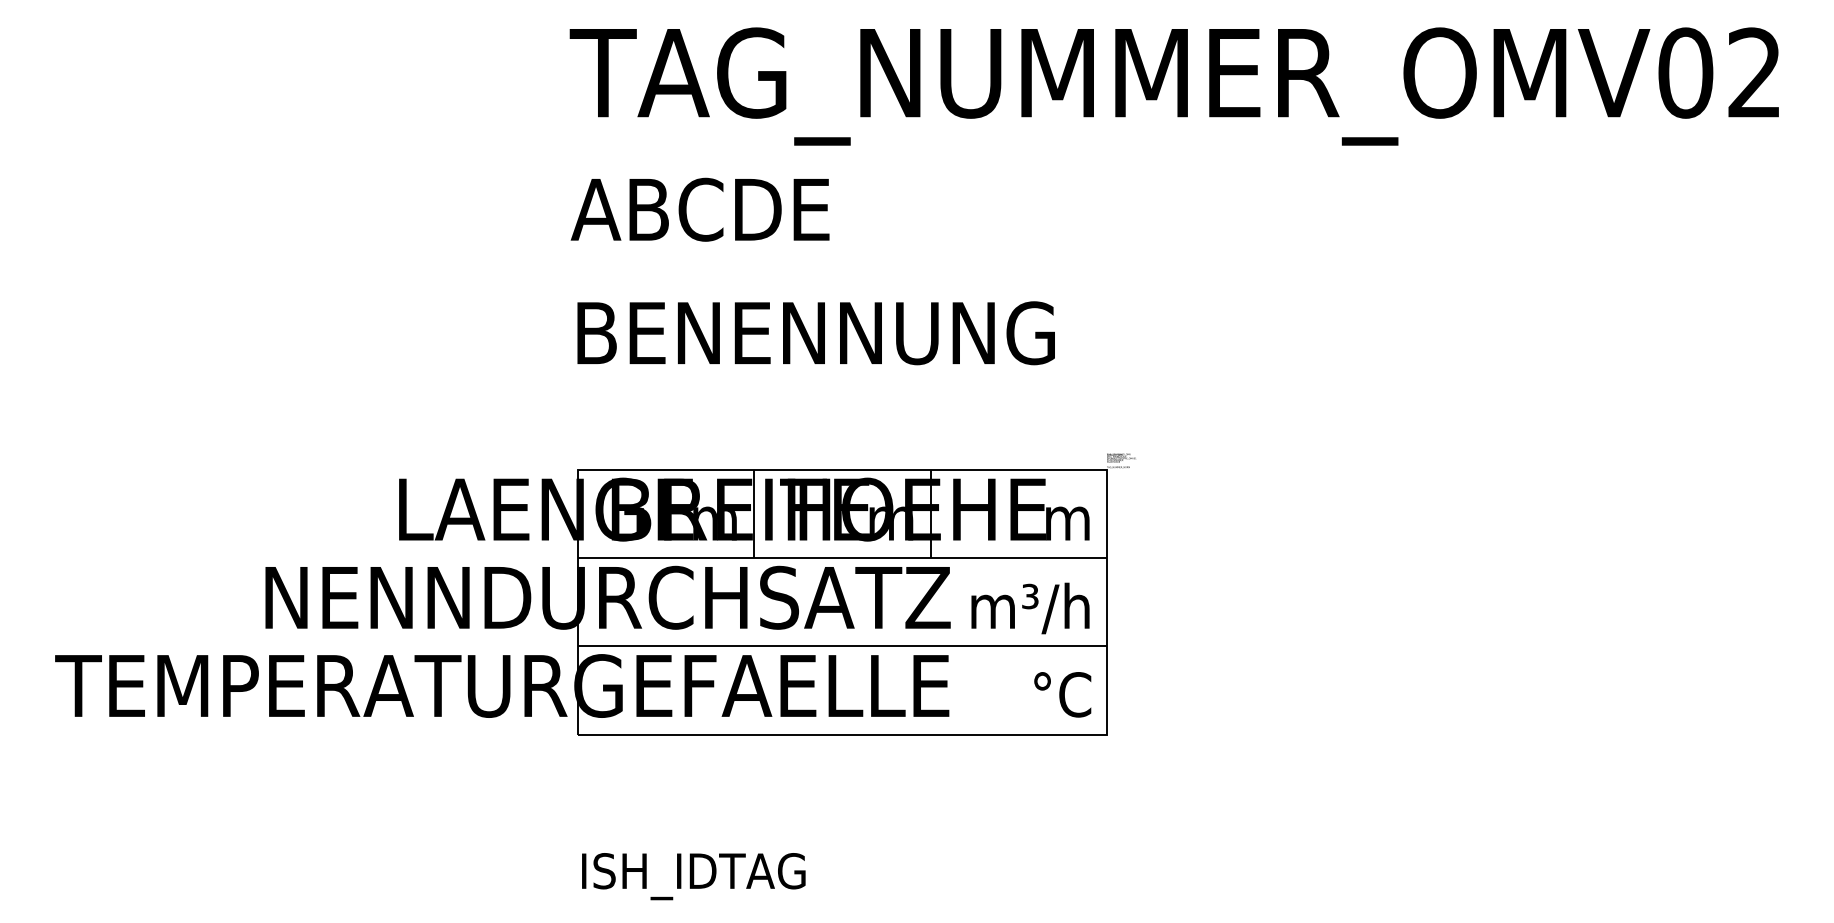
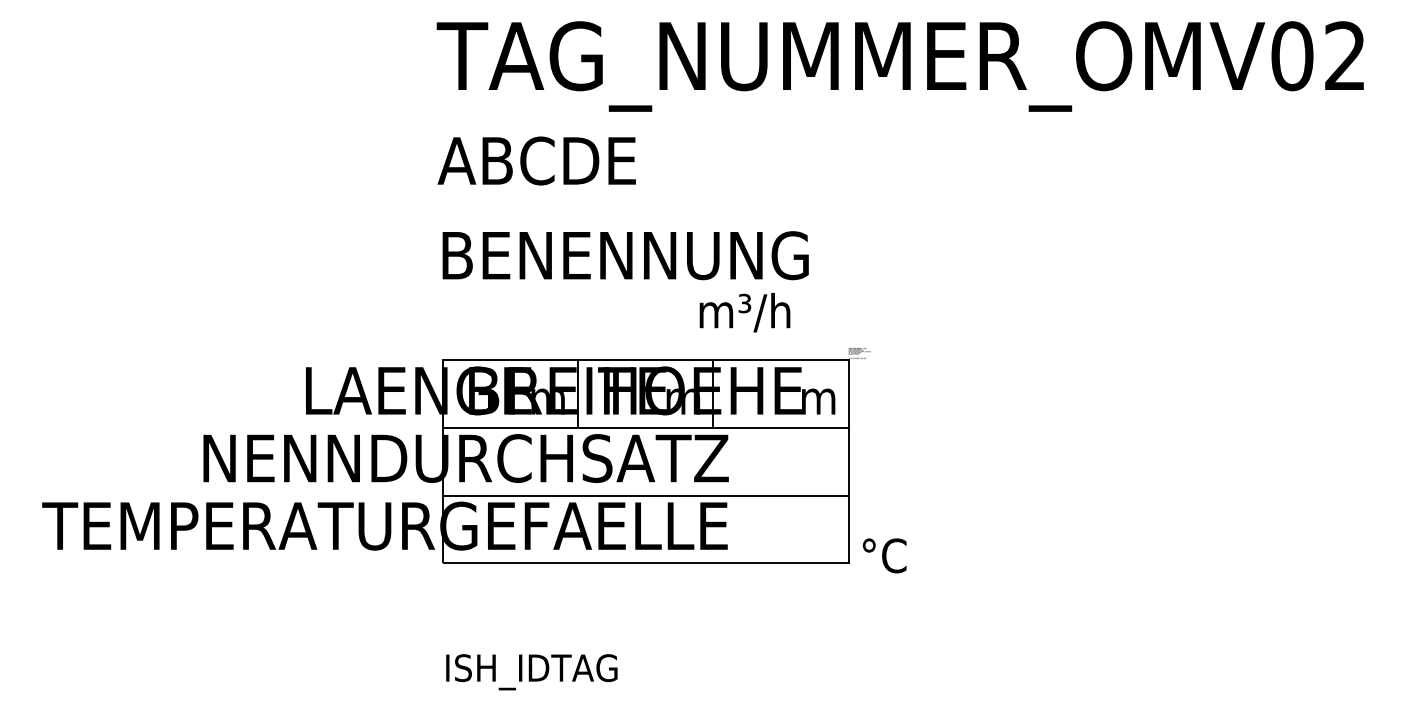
text: (1029, 608) -> (744, 312), moved
text: (1062, 694) -> (884, 555), moved

